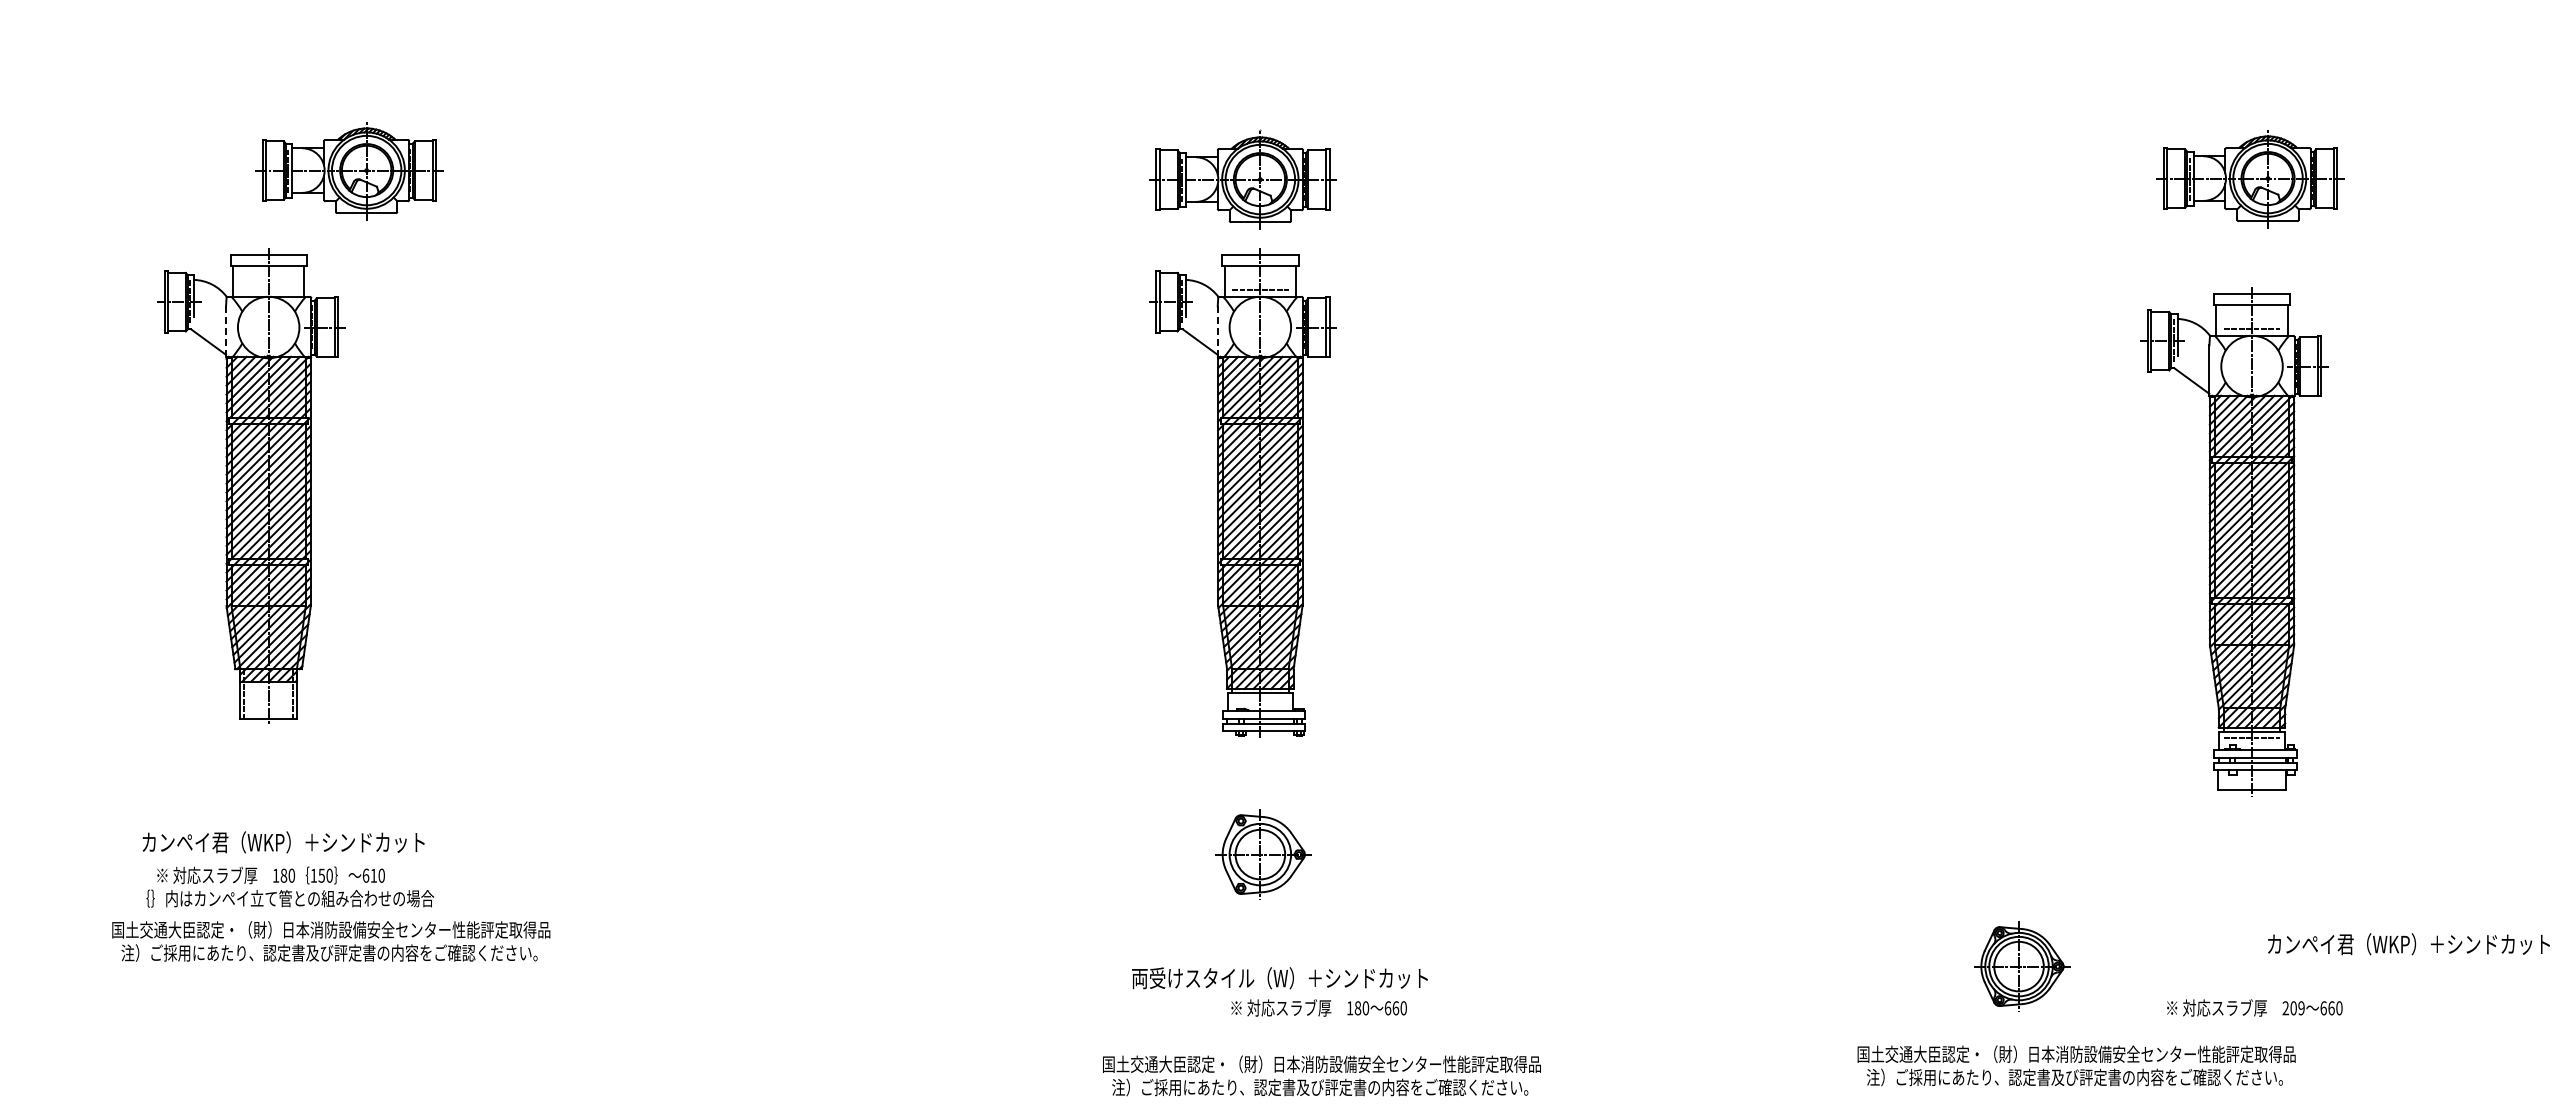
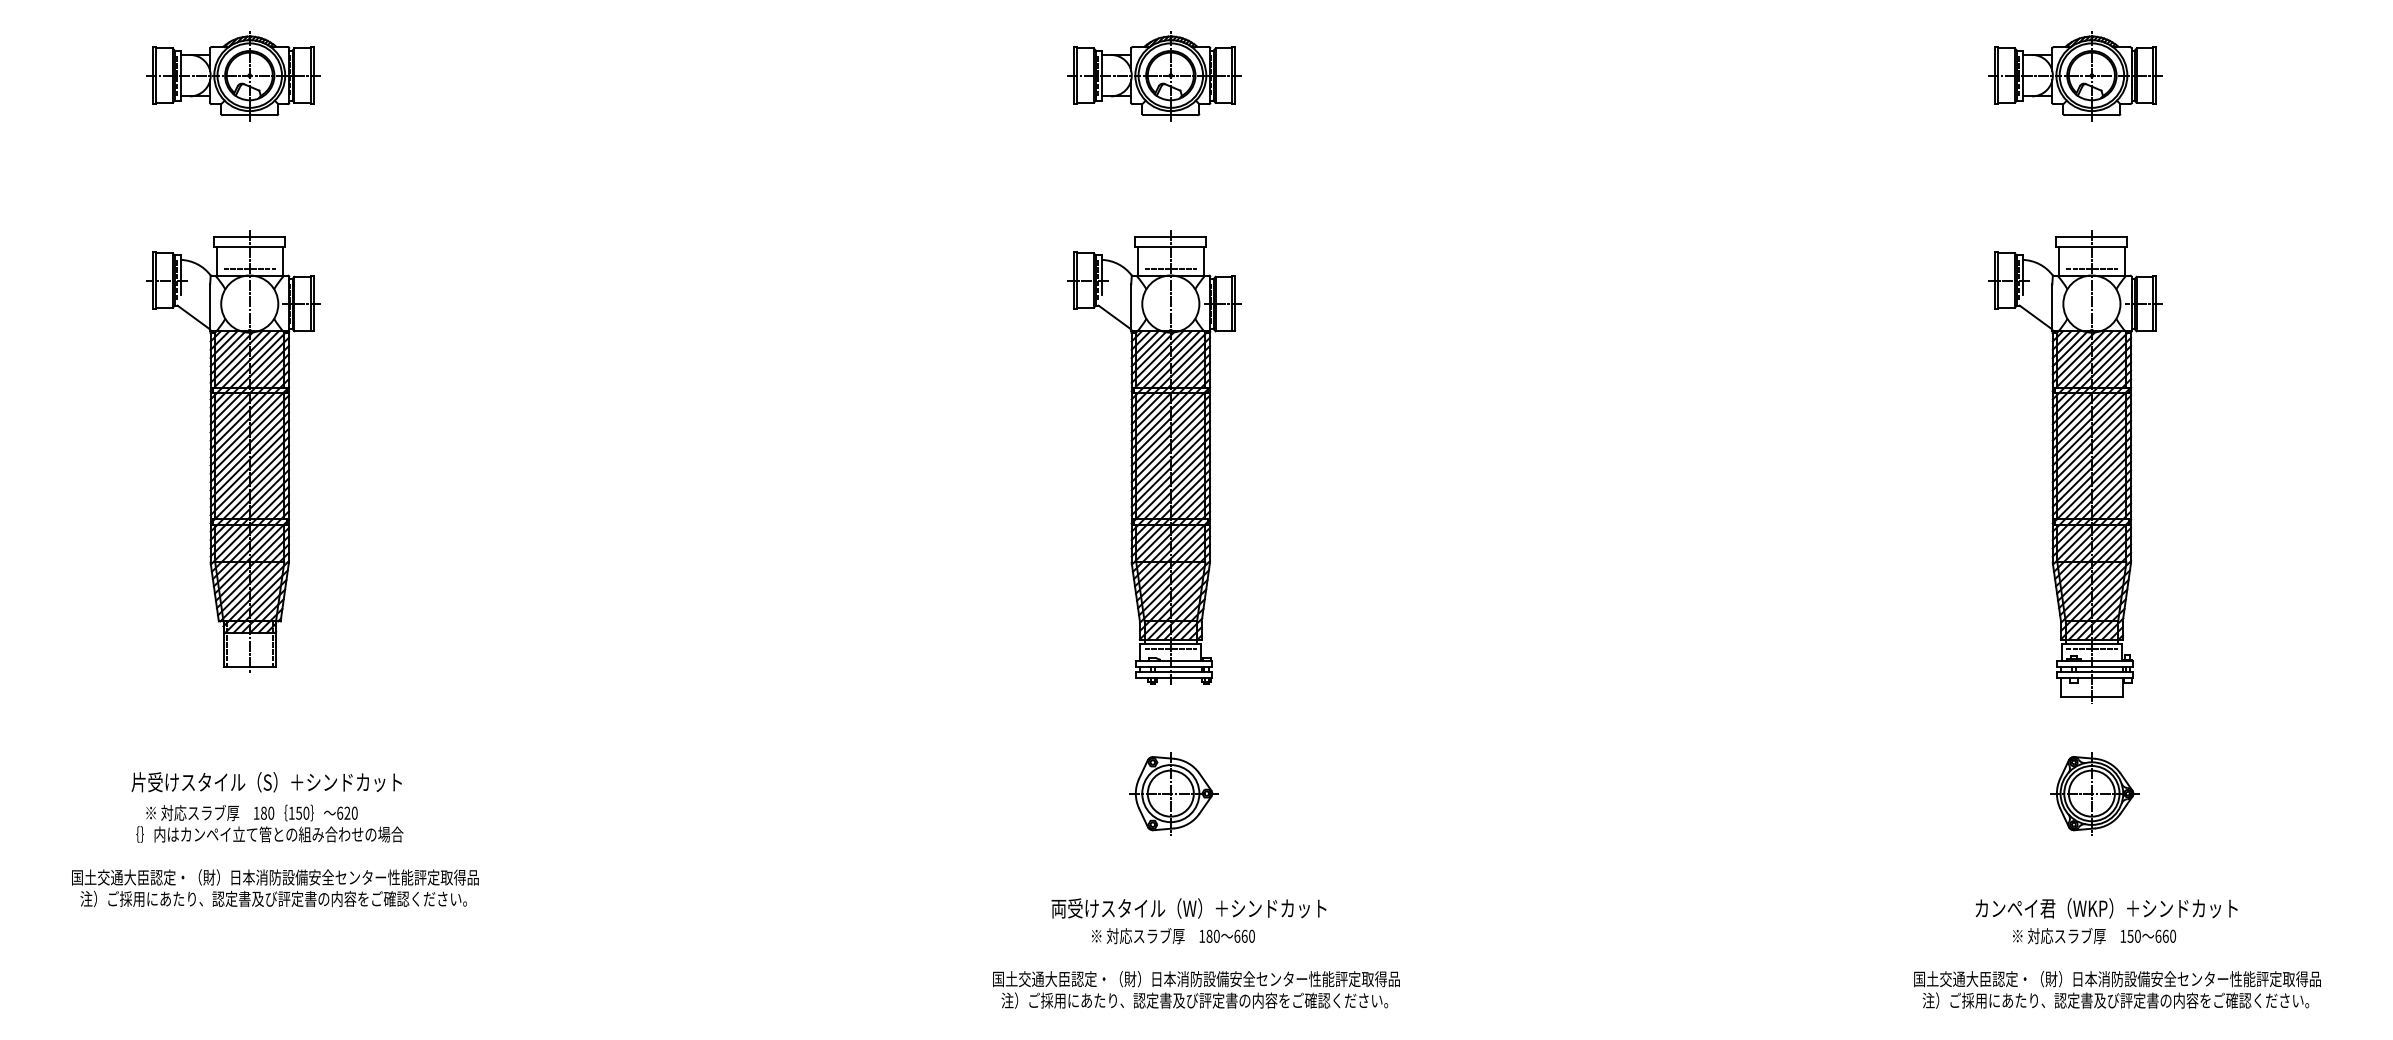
part: (349, 171) -> (233, 76), moved
part: (2250, 179) -> (2075, 76), moved
part: (1242, 180) -> (1154, 76), moved
line: (268, 289) -> (249, 268), added
line: (226, 332) -> (210, 308), dashed -> solid
line: (1217, 332) -> (1131, 308), dashed -> solid
part: (2234, 541) -> (2075, 466), moved
line: (1260, 698) -> (1170, 648), added
text: (286, 842) -> (266, 782), カンペイ君（WKP）＋シンドカット -> 片受けスタイル（S）＋シンドカット
text: (373, 875) -> (347, 813), 610 -> 620
text: (331, 941) -> (275, 888), moved
text: (2408, 944) -> (2106, 908), moved
part: (2022, 966) -> (2095, 793), moved
text: (1318, 1007) -> (1172, 935), moved
text: (2293, 1008) -> (2130, 936), 209 -> 150
text: (2076, 1065) -> (2117, 989), moved
text: (1321, 1075) -> (1196, 989), moved

